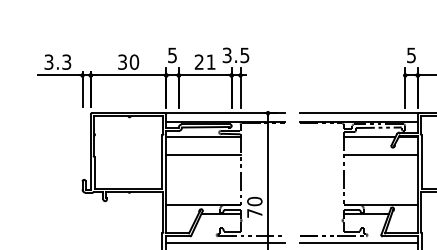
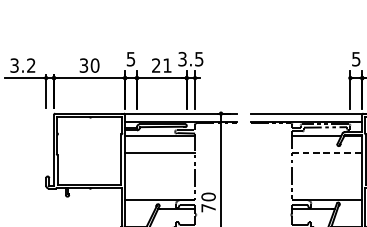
text: (66, 61) -> (31, 64), 3.3 -> 3.2
line: (381, 154) -> (328, 152), solid -> dashed

